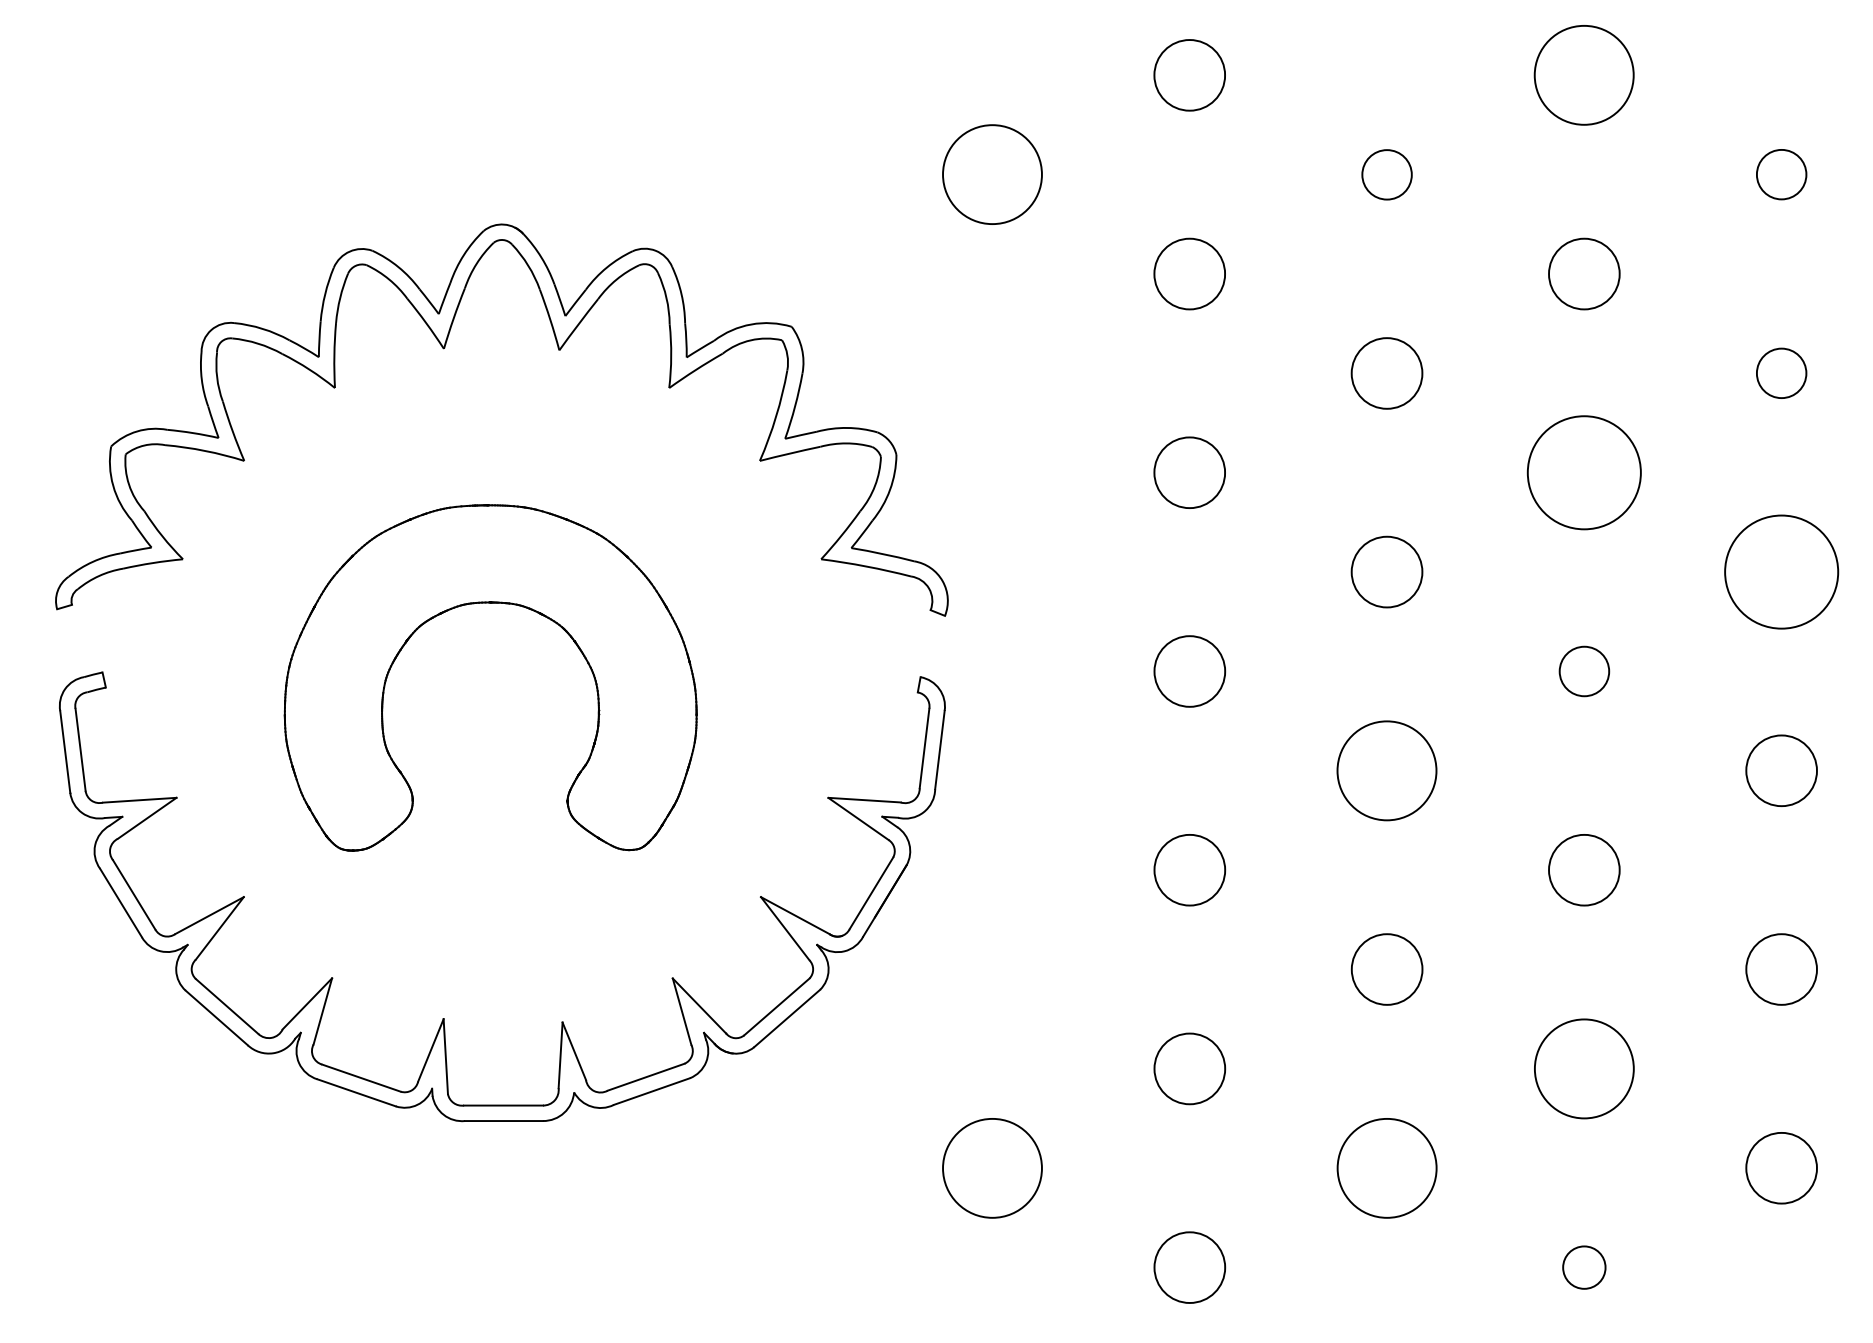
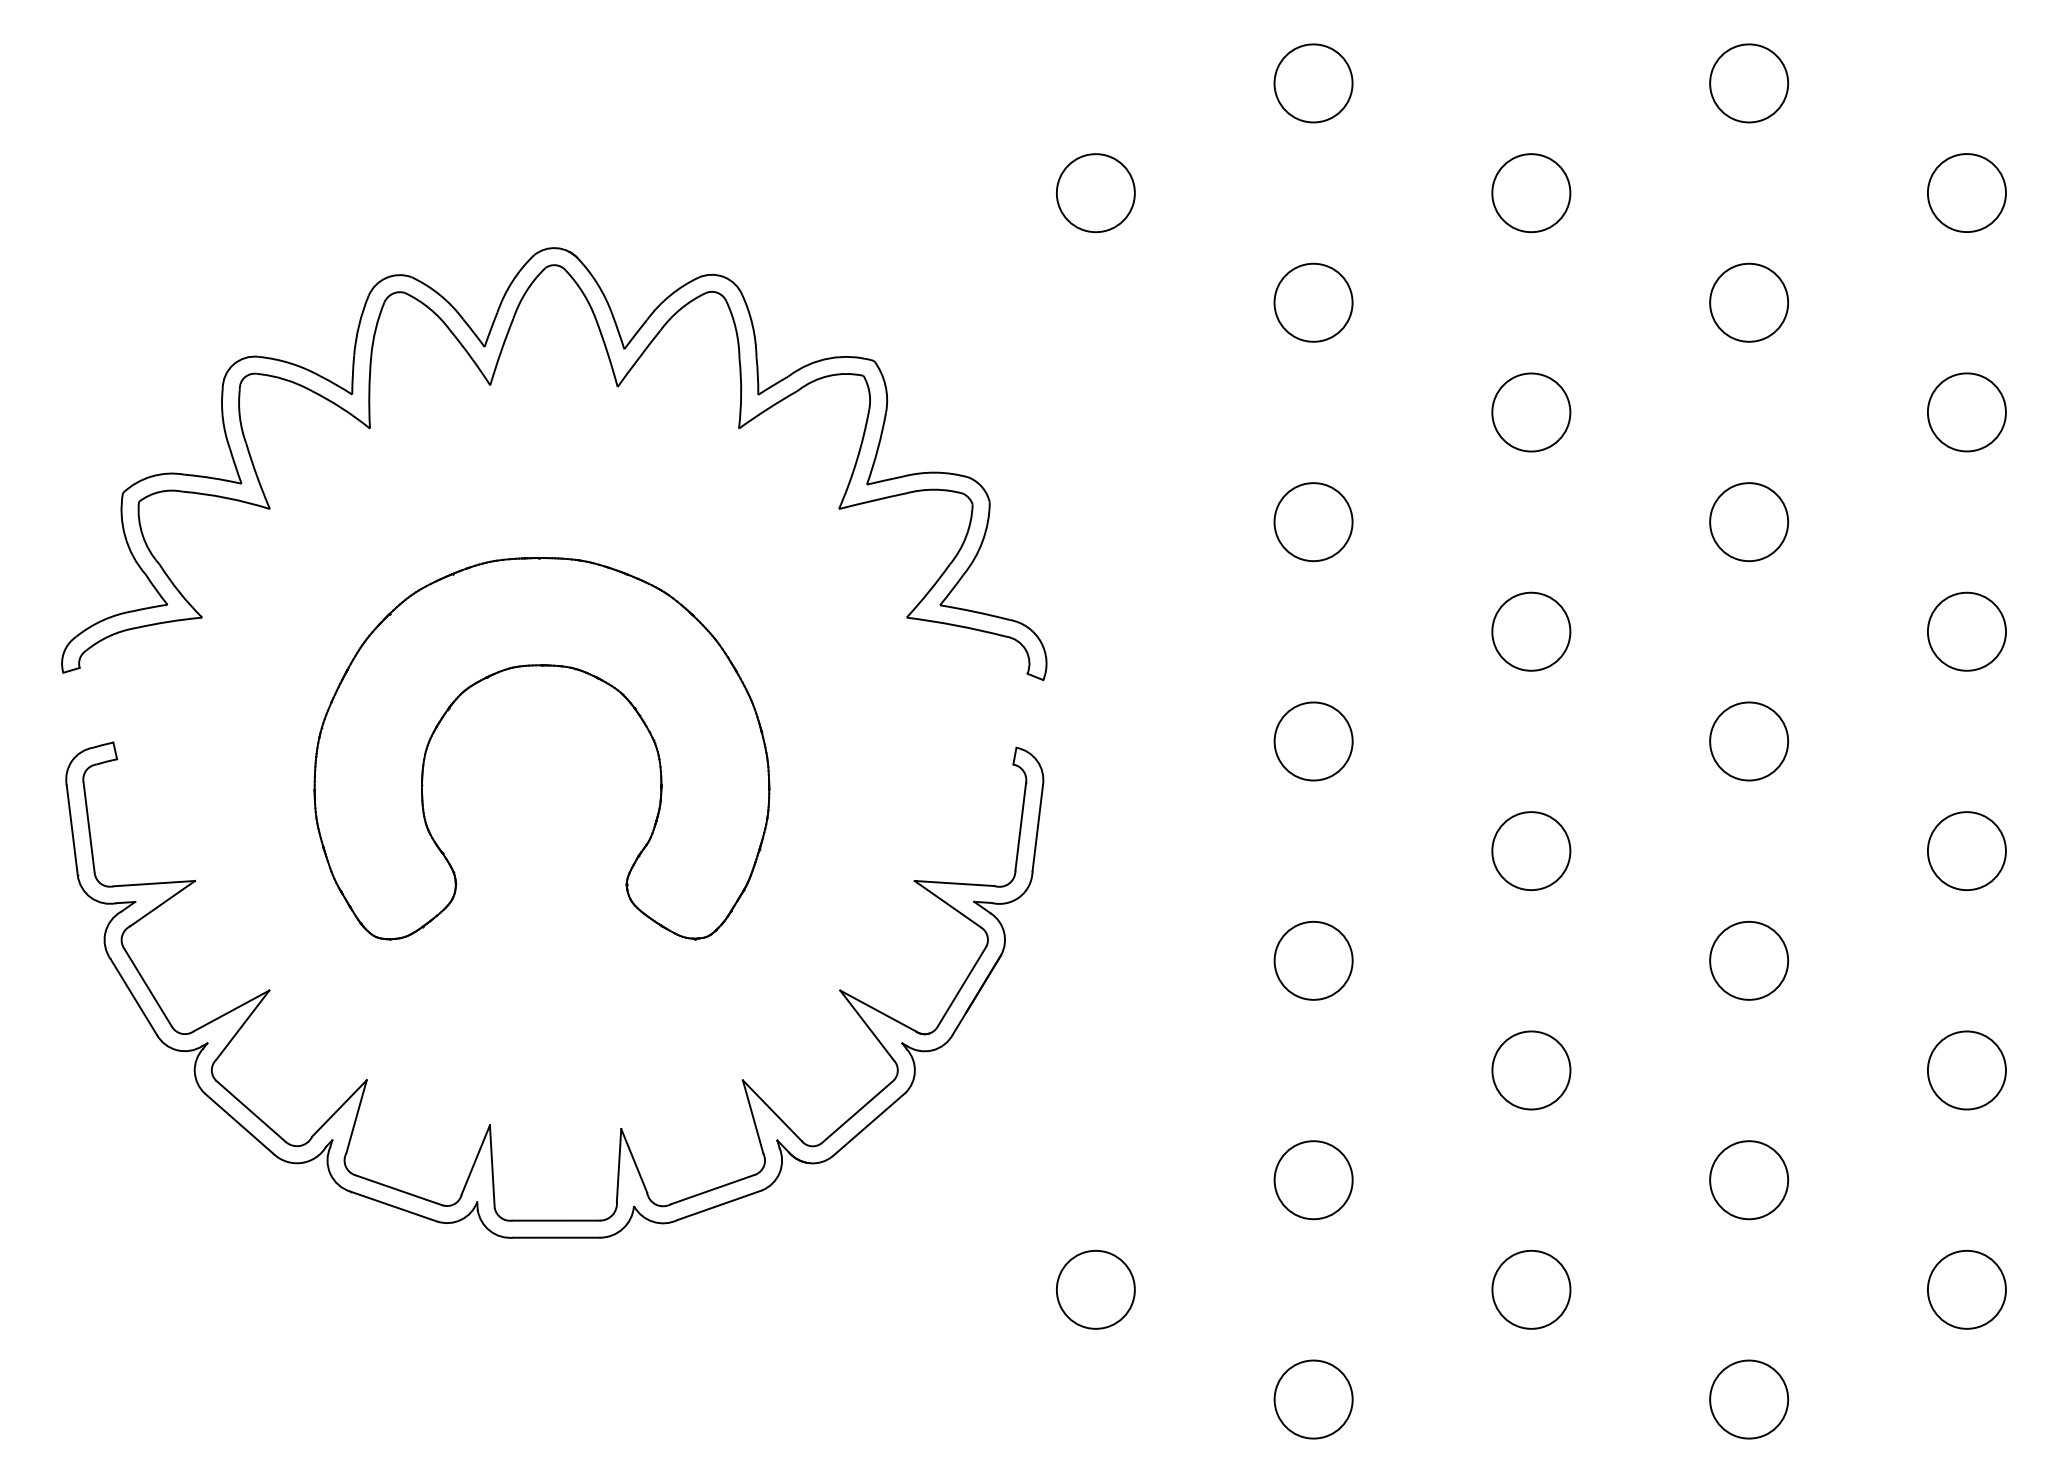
circle: (1584, 75) -> (1749, 83), size x0.71
circle: (1781, 174) -> (1966, 192), size x1.43
circle: (992, 175) -> (1095, 193), size x0.71
circle: (1387, 175) -> (1531, 193), size x1.43
circle: (1781, 373) -> (1966, 412), size x1.43
circle: (1584, 473) -> (1749, 522), size x0.62
circle: (1781, 571) -> (1966, 631), size x0.62
circle: (1584, 671) -> (1749, 741), size x1.43
circle: (1387, 770) -> (1531, 850), size x0.71
circle: (1584, 1069) -> (1749, 1180), size x0.71
circle: (992, 1167) -> (1095, 1289), size x0.71
circle: (1387, 1167) -> (1531, 1289), size x0.71
circle: (1584, 1267) -> (1749, 1399), size x1.67

